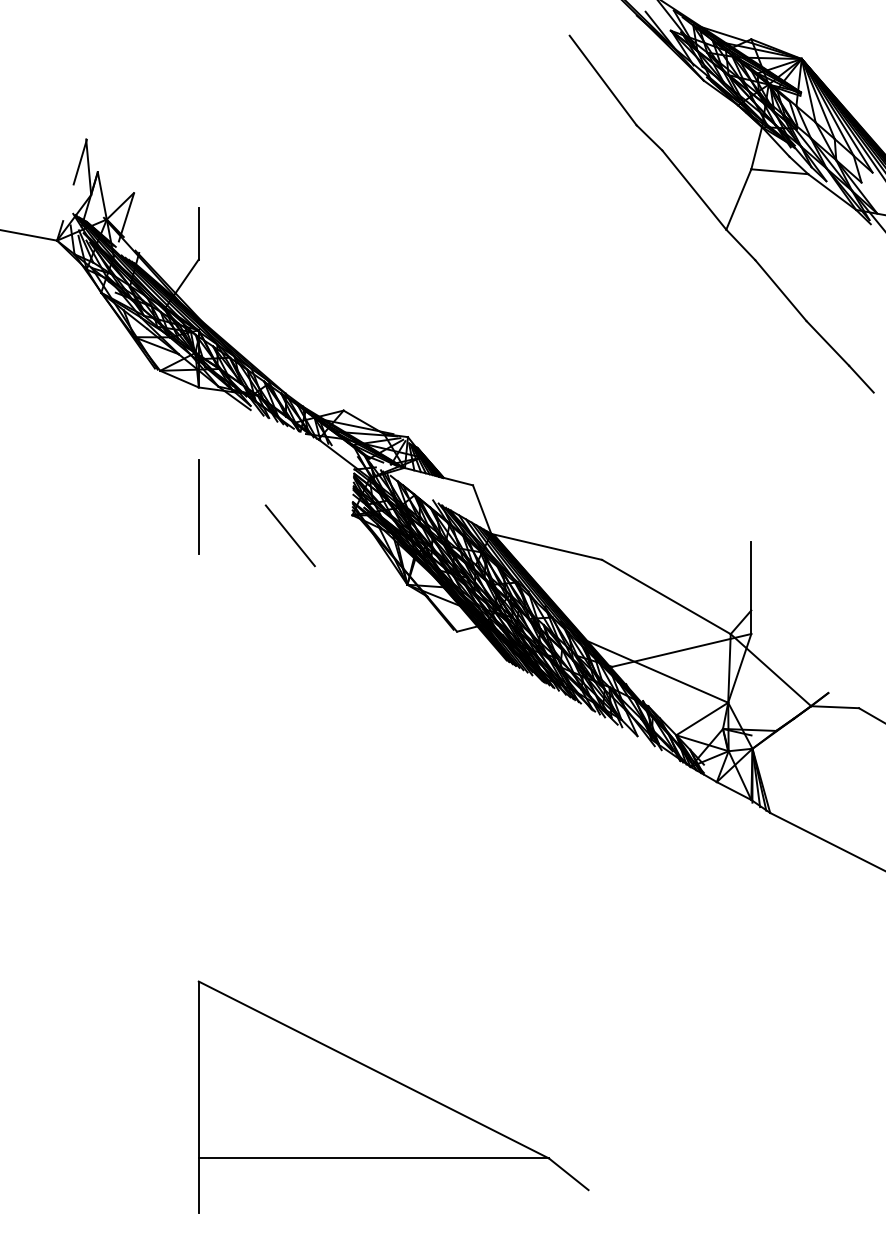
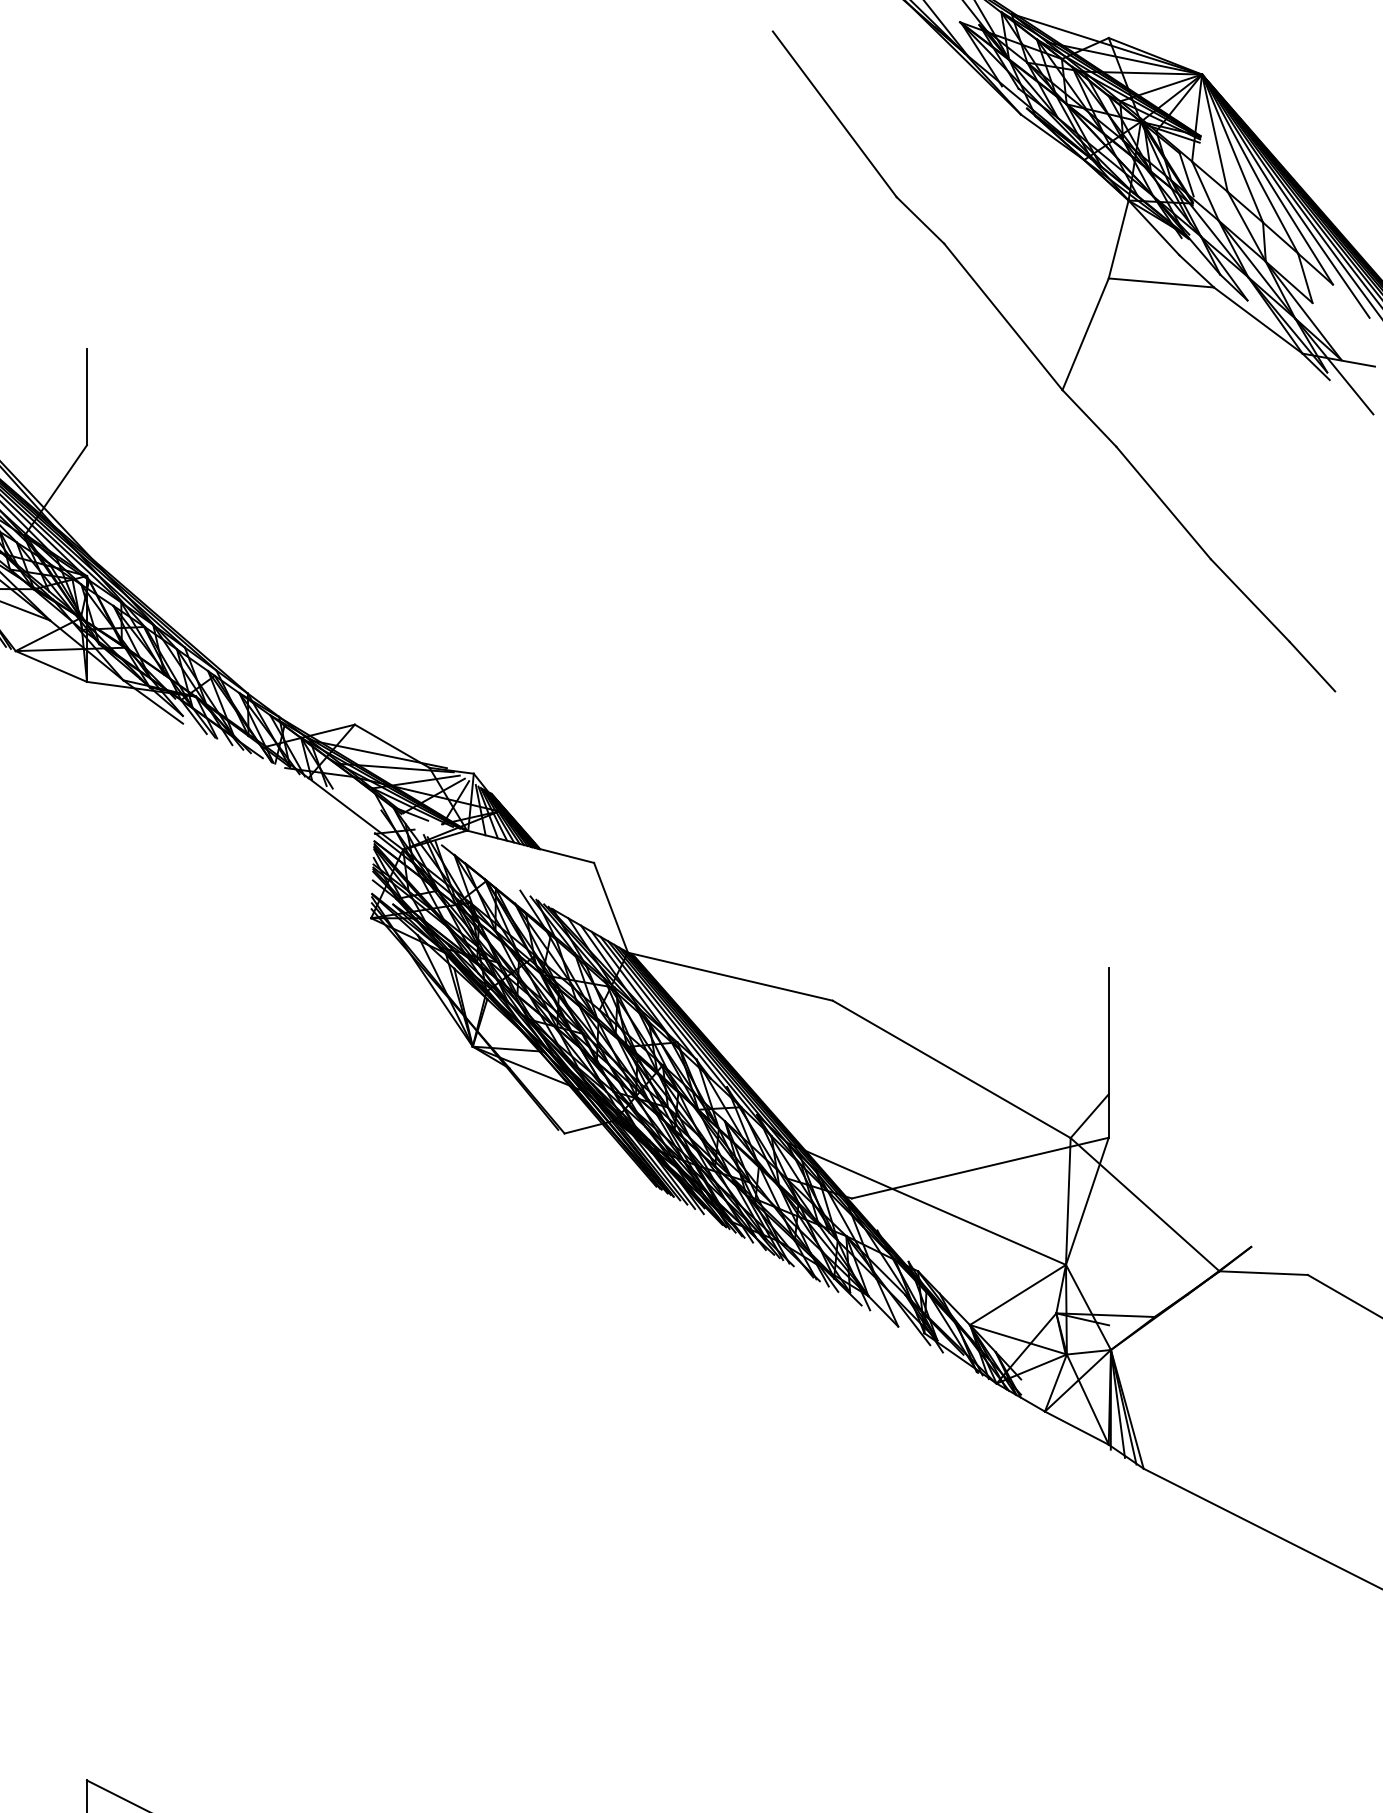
line: (198, 506) -> (86, 901), removed
line: (289, 535) -> (254, 955), removed

